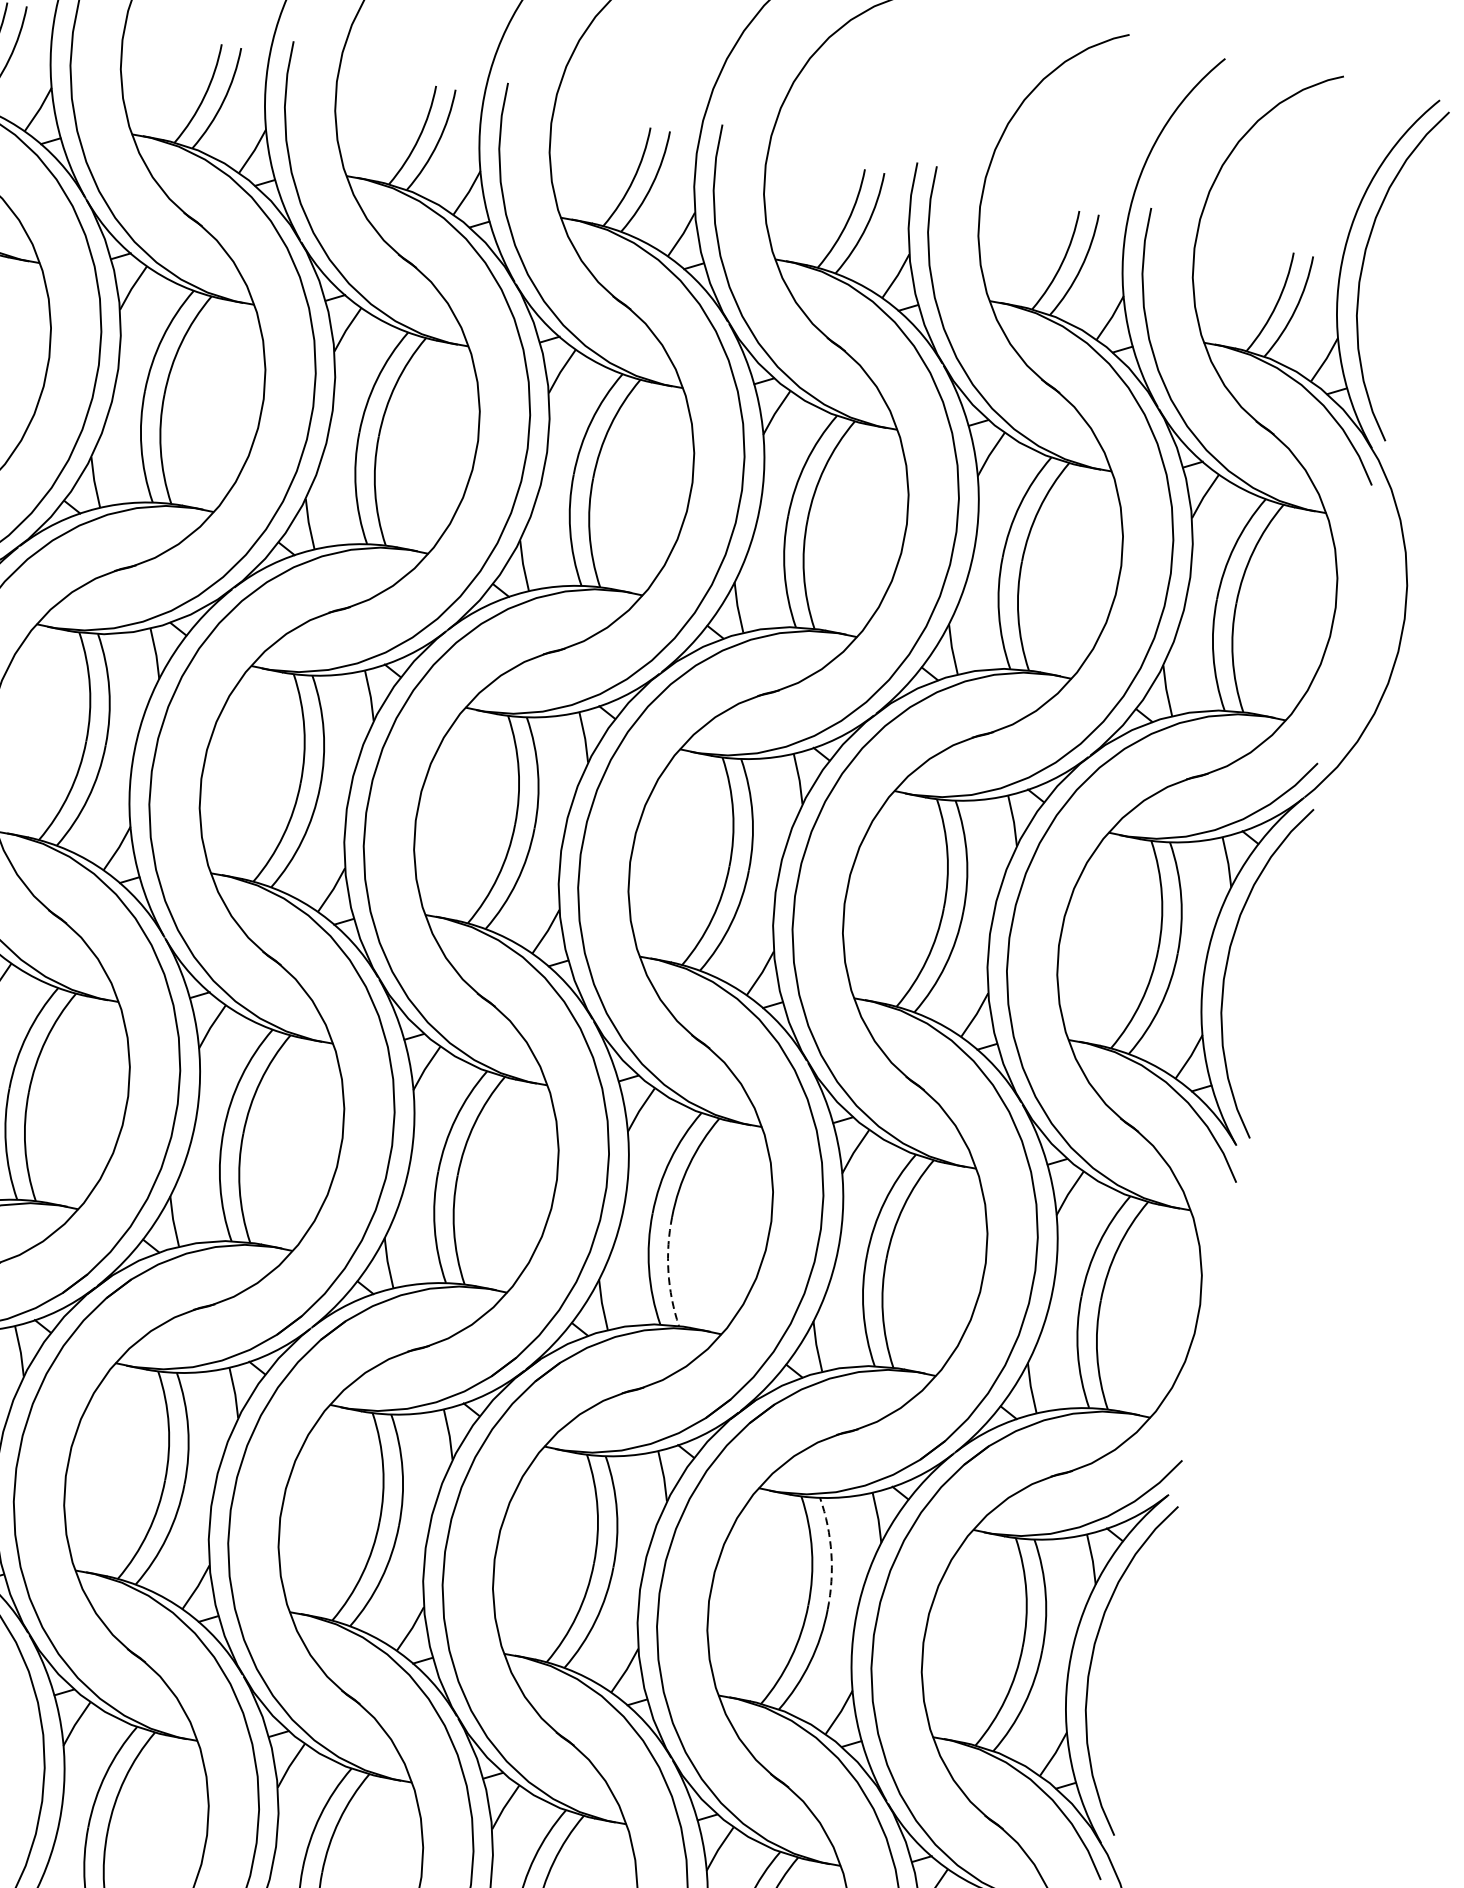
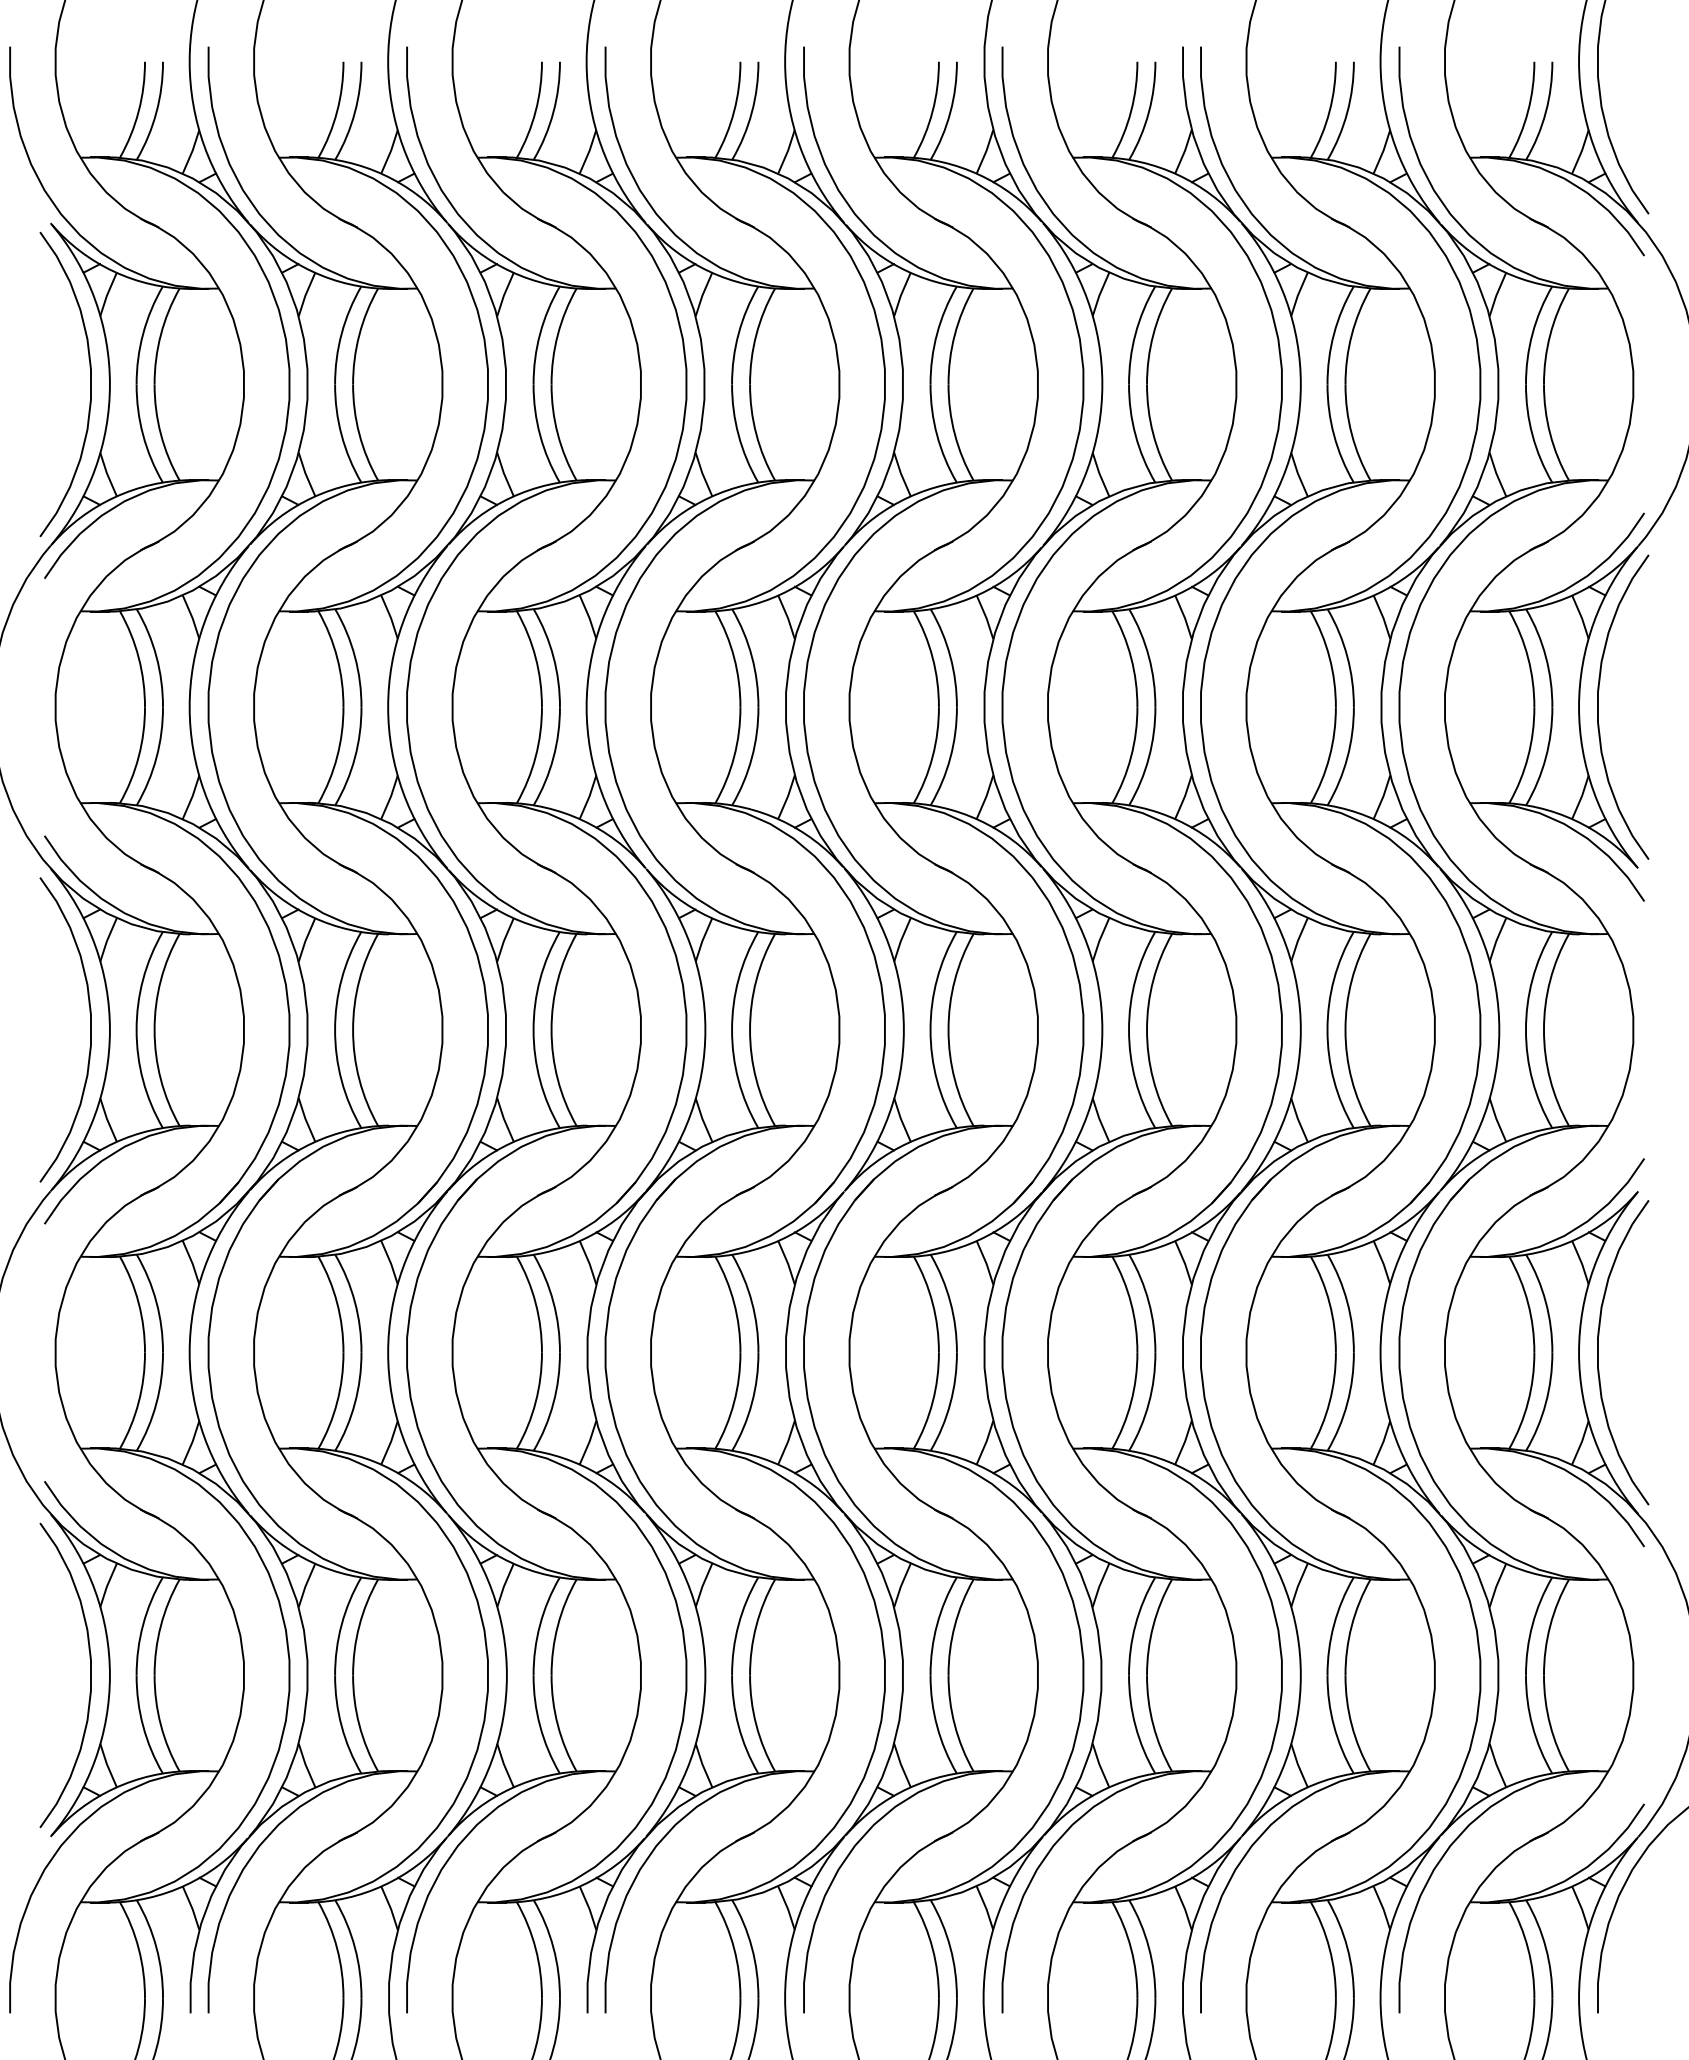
arc: (668, 1271) -> (1153, 1079), dashed -> solid
arc: (831, 1553) -> (1347, 1302), dashed -> solid

